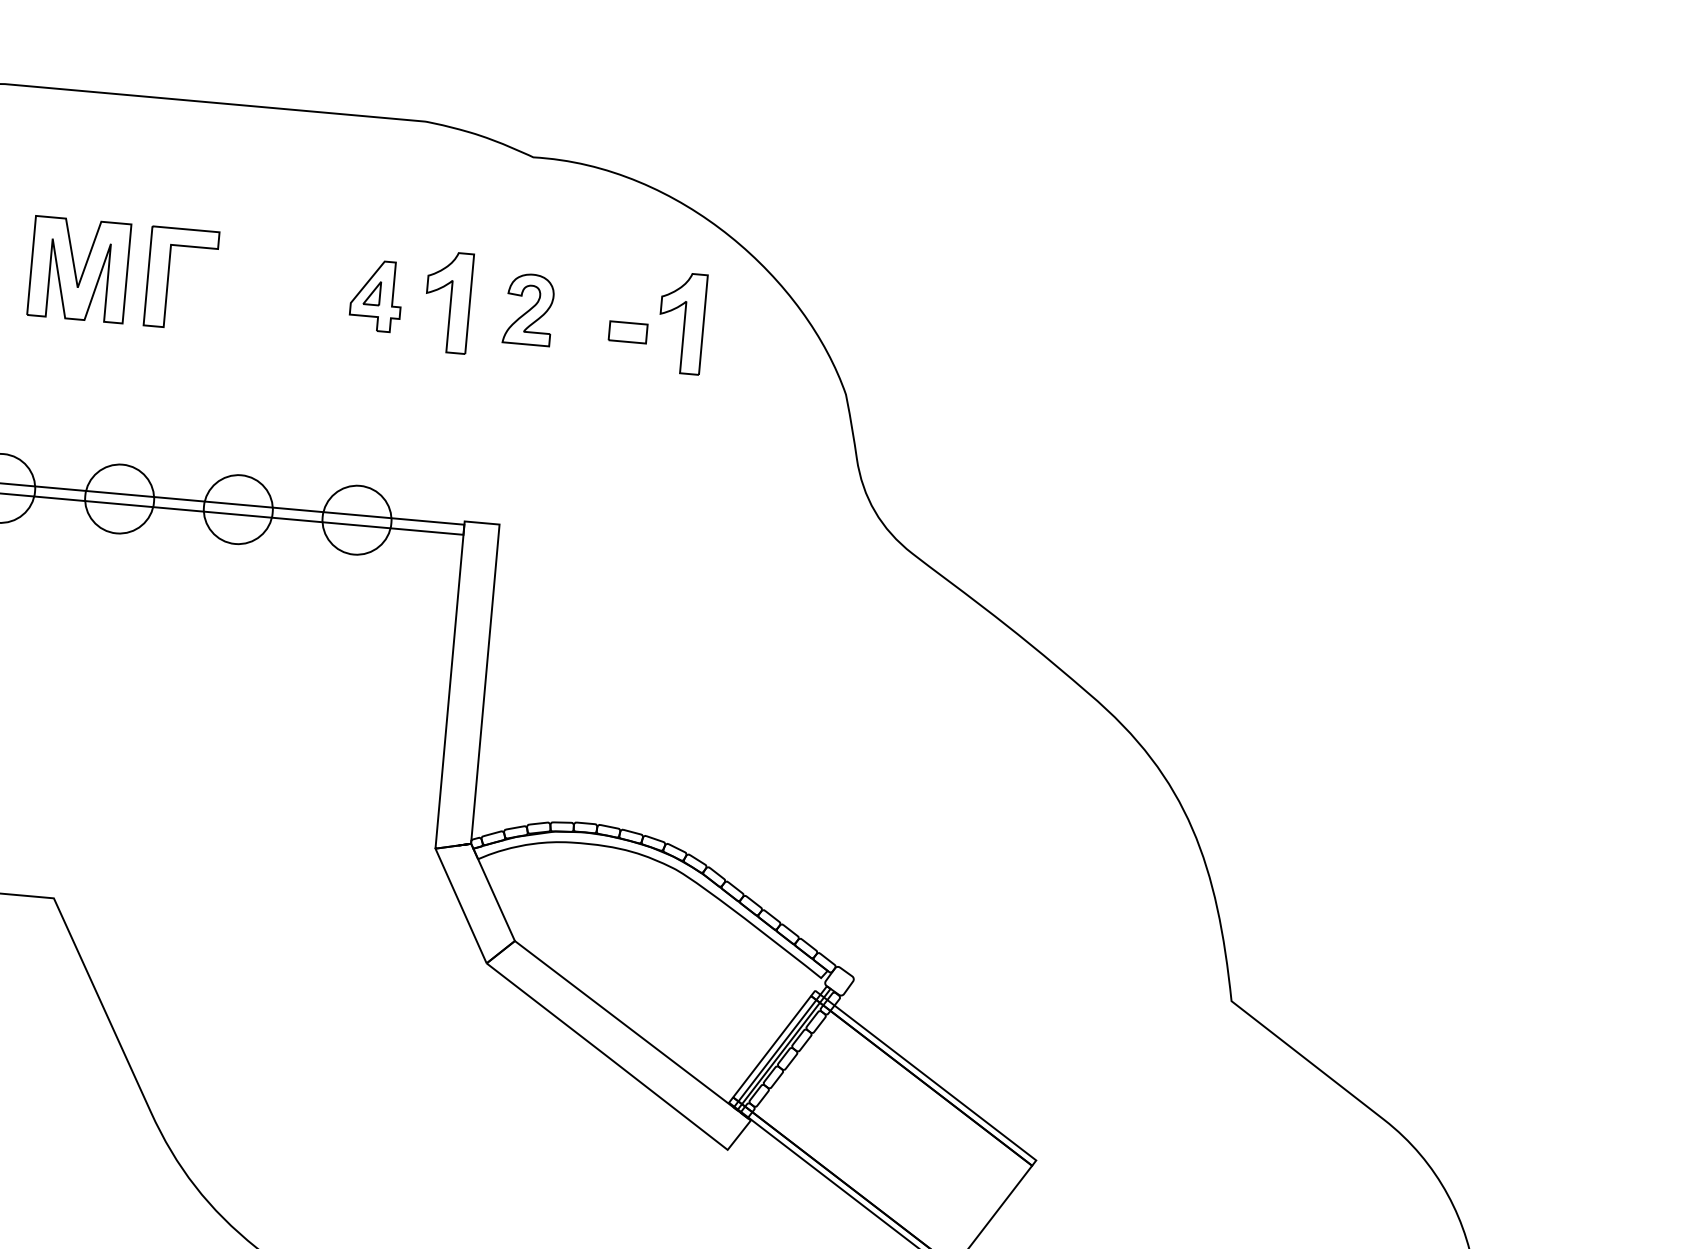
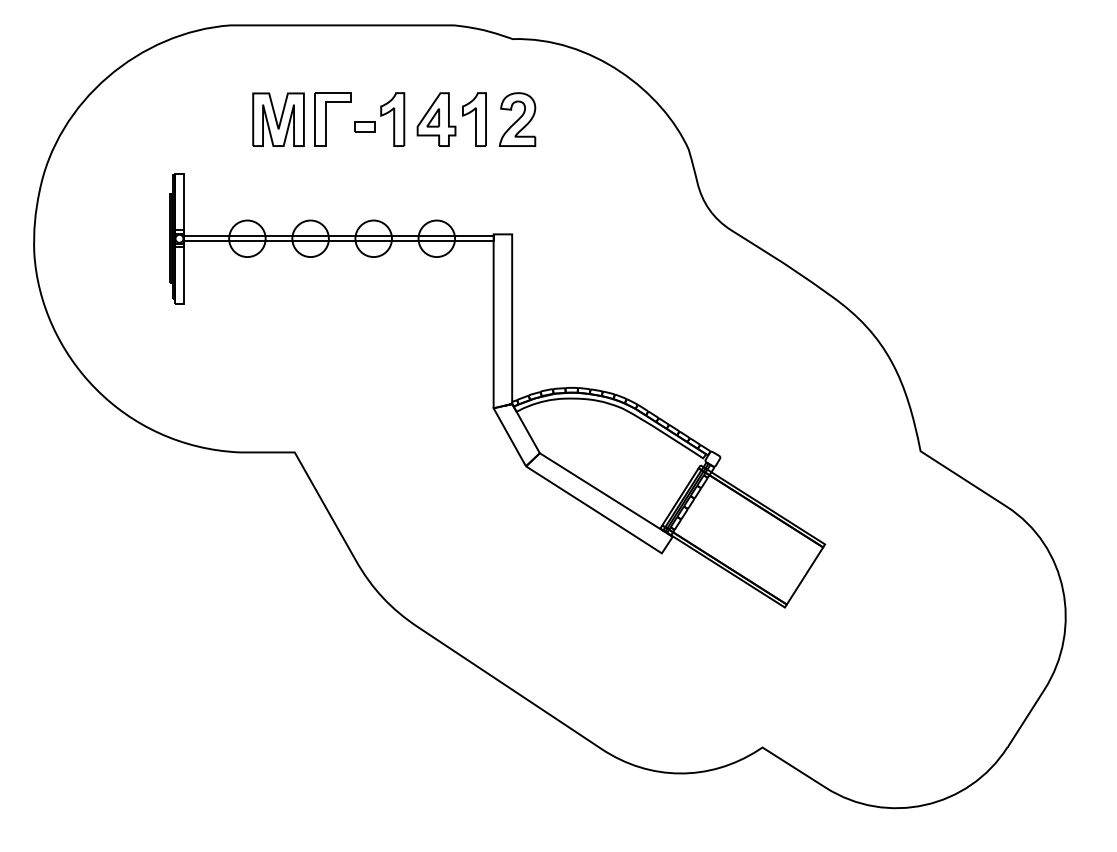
part: (376, 295) -> (436, 119), size x1.43
part: (528, 309) -> (517, 119), size x1.43
part: (656, 320) -> (379, 119), moved

